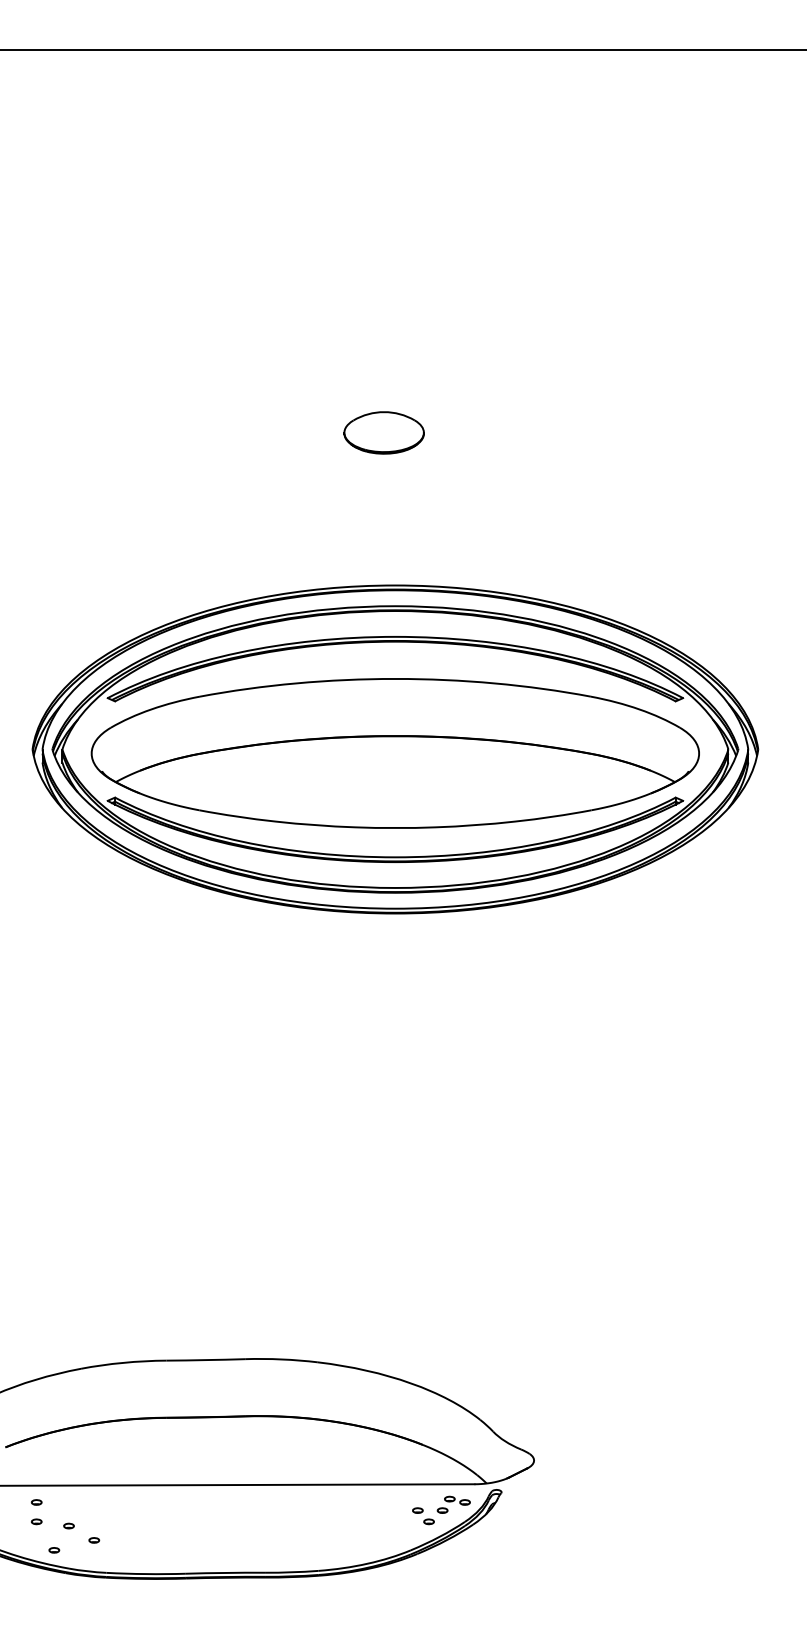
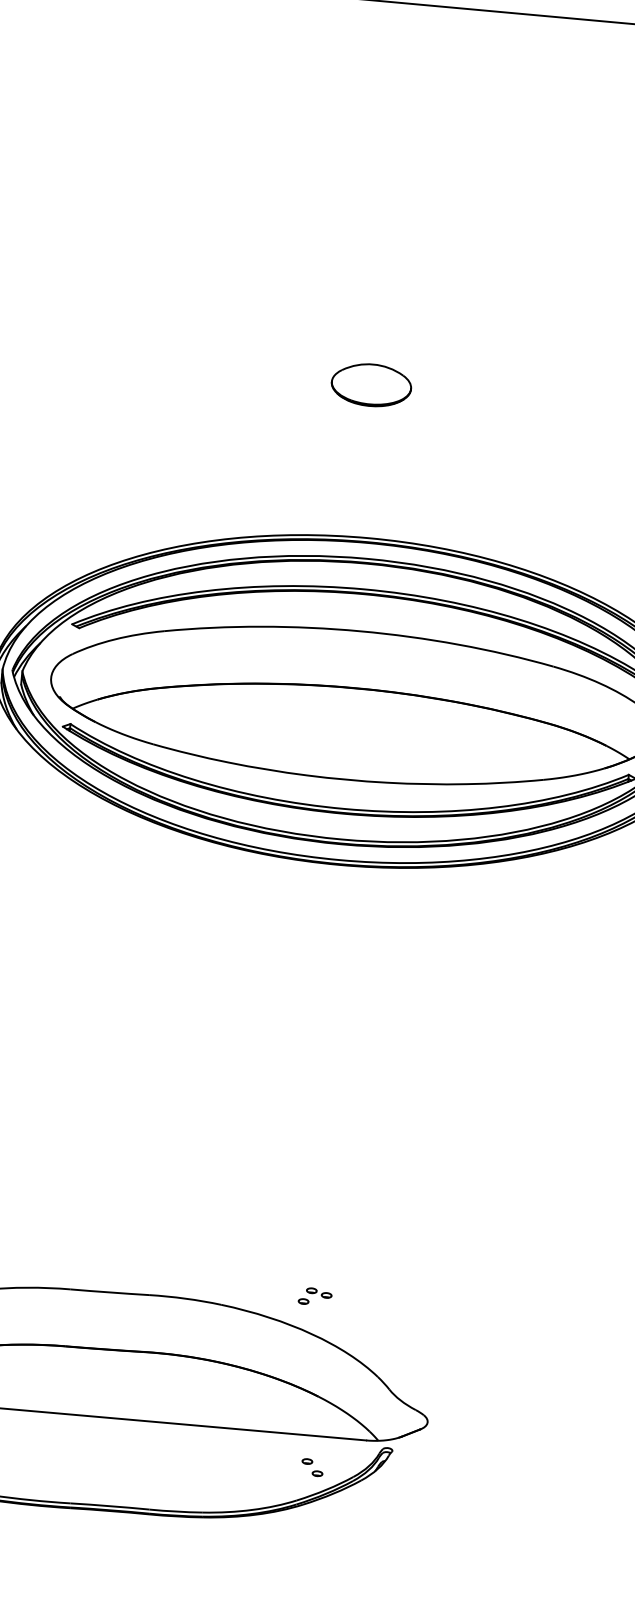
part: (453, 1504) -> (315, 1296), moved

